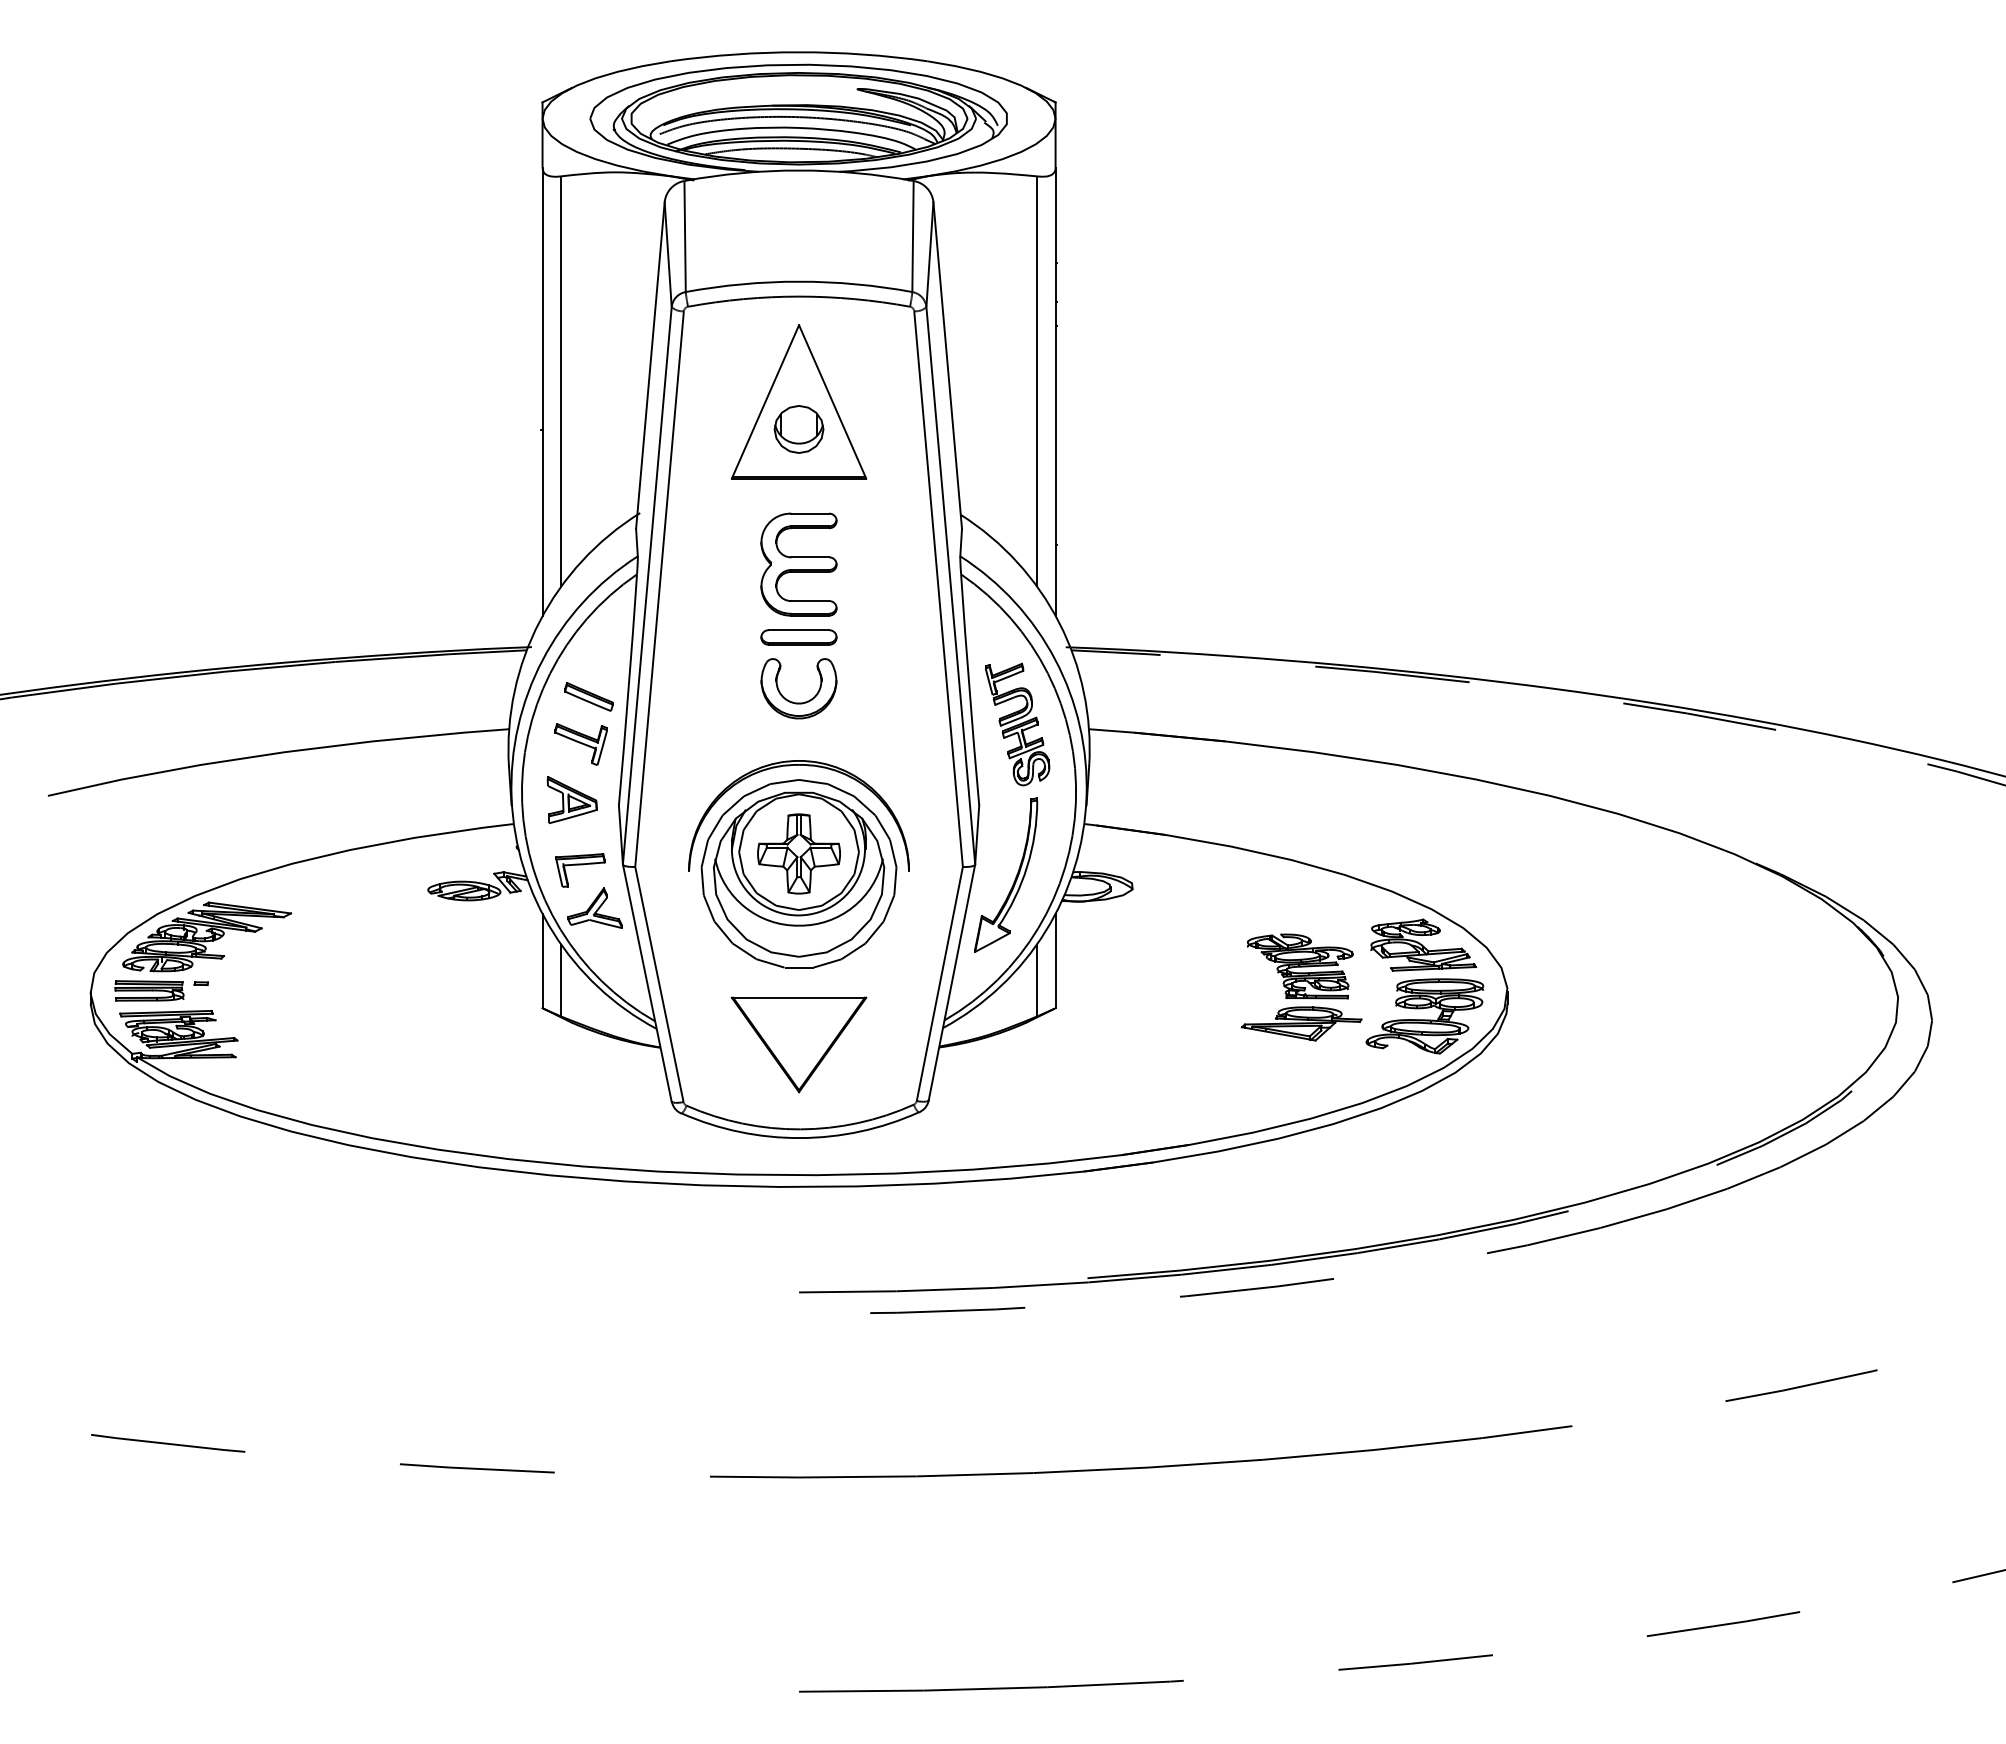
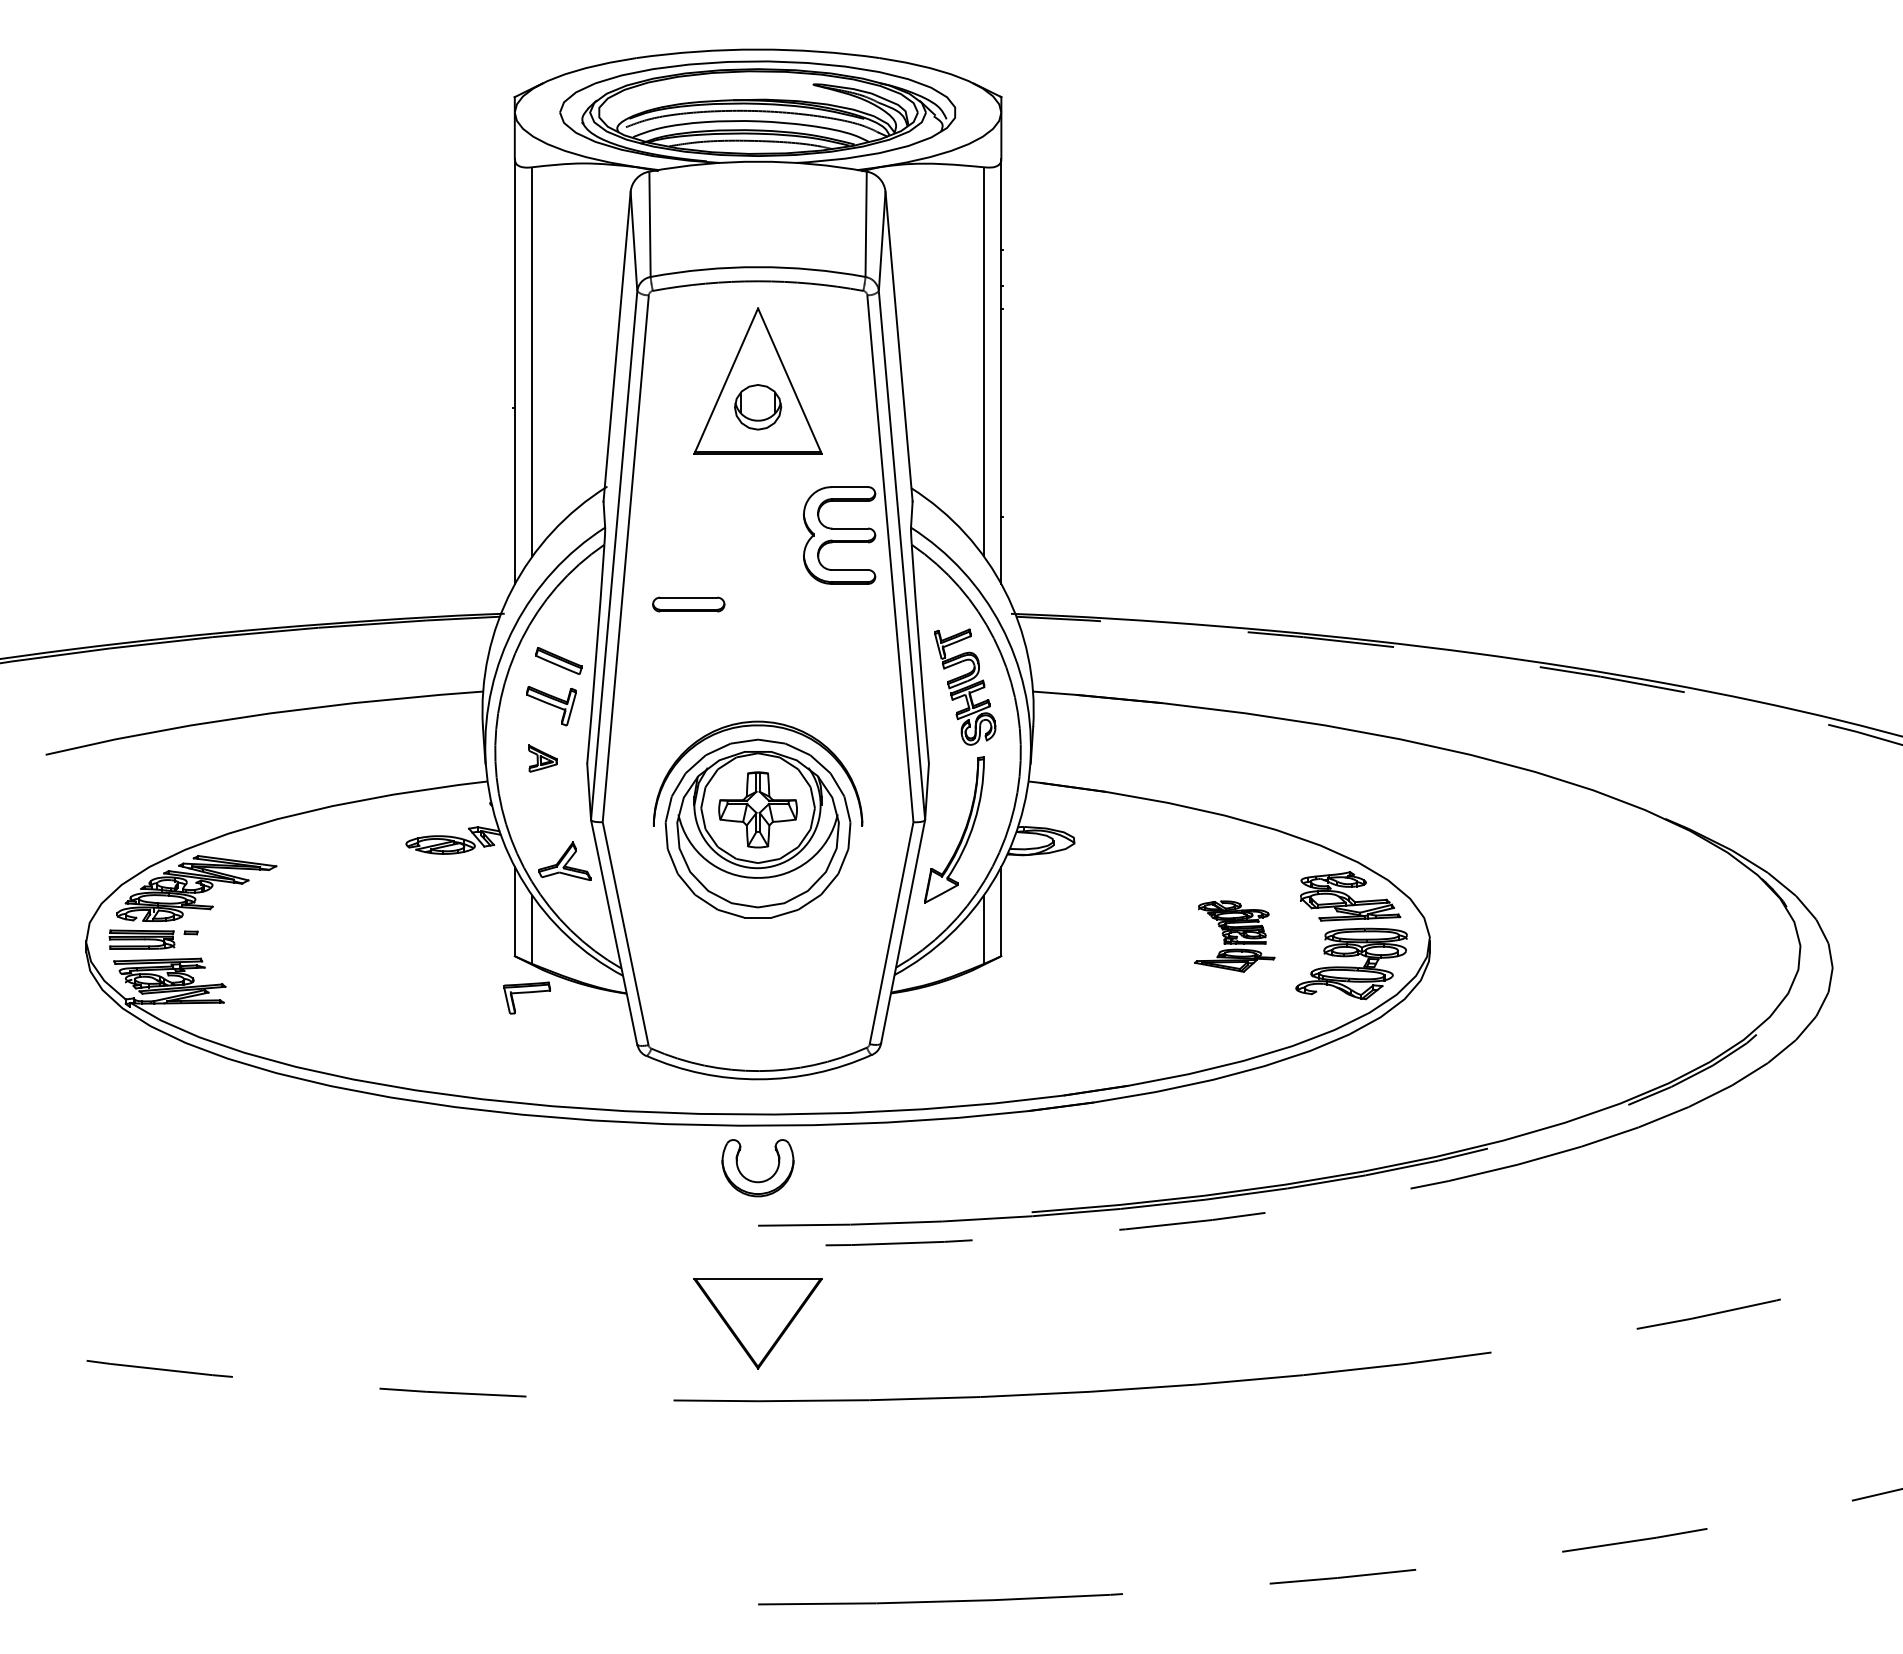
part: (798, 564) -> (839, 535), moved
part: (798, 637) -> (688, 604), moved
part: (798, 702) -> (757, 1181), moved
part: (571, 799) -> (542, 758), size x0.6
part: (580, 870) -> (527, 998), moved
part: (1301, 987) -> (1234, 936), size x0.7
part: (798, 1044) -> (757, 1323), moved

